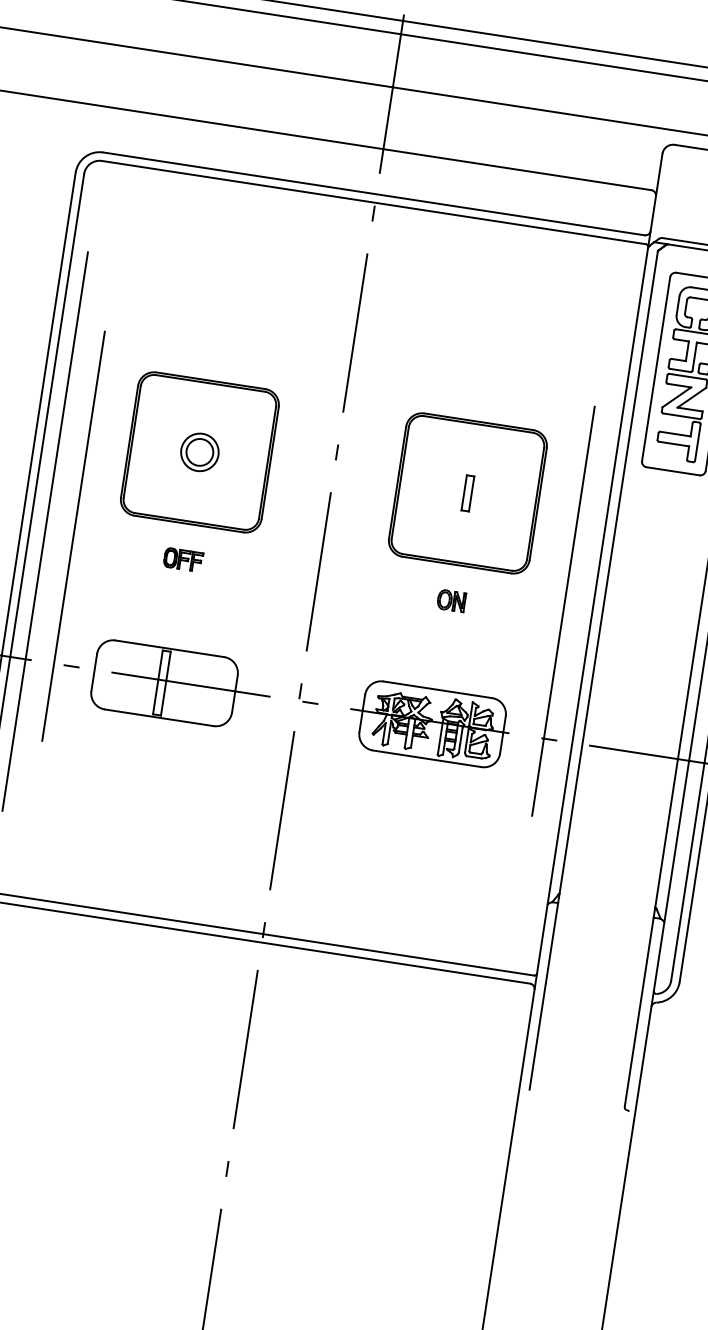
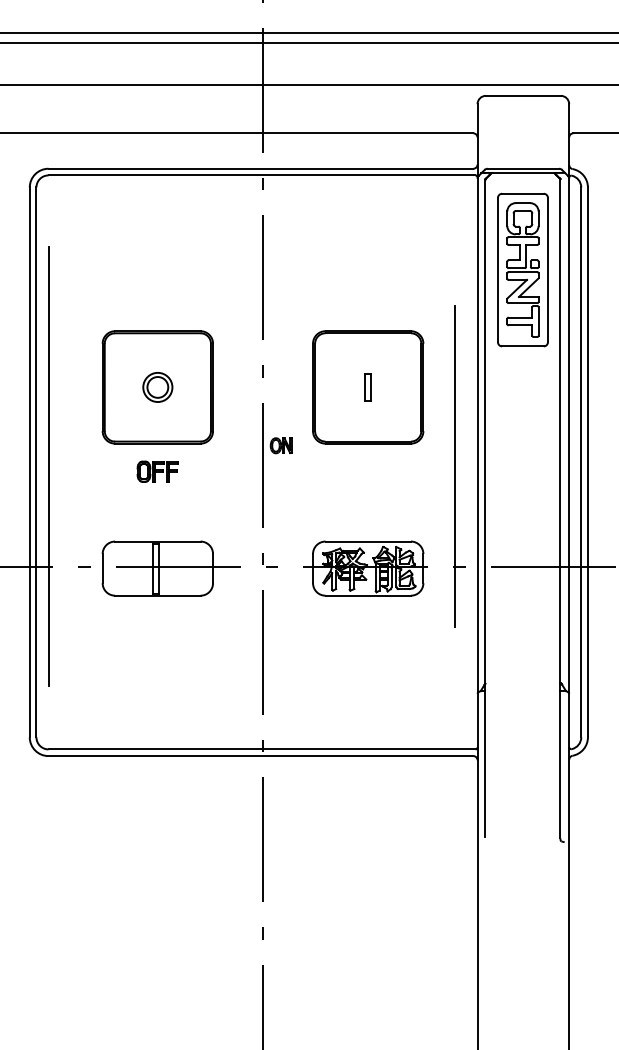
line: (73, 536) -> (70, 466), removed
part: (183, 559) -> (157, 471), size x1.4
part: (450, 600) -> (280, 445), moved

